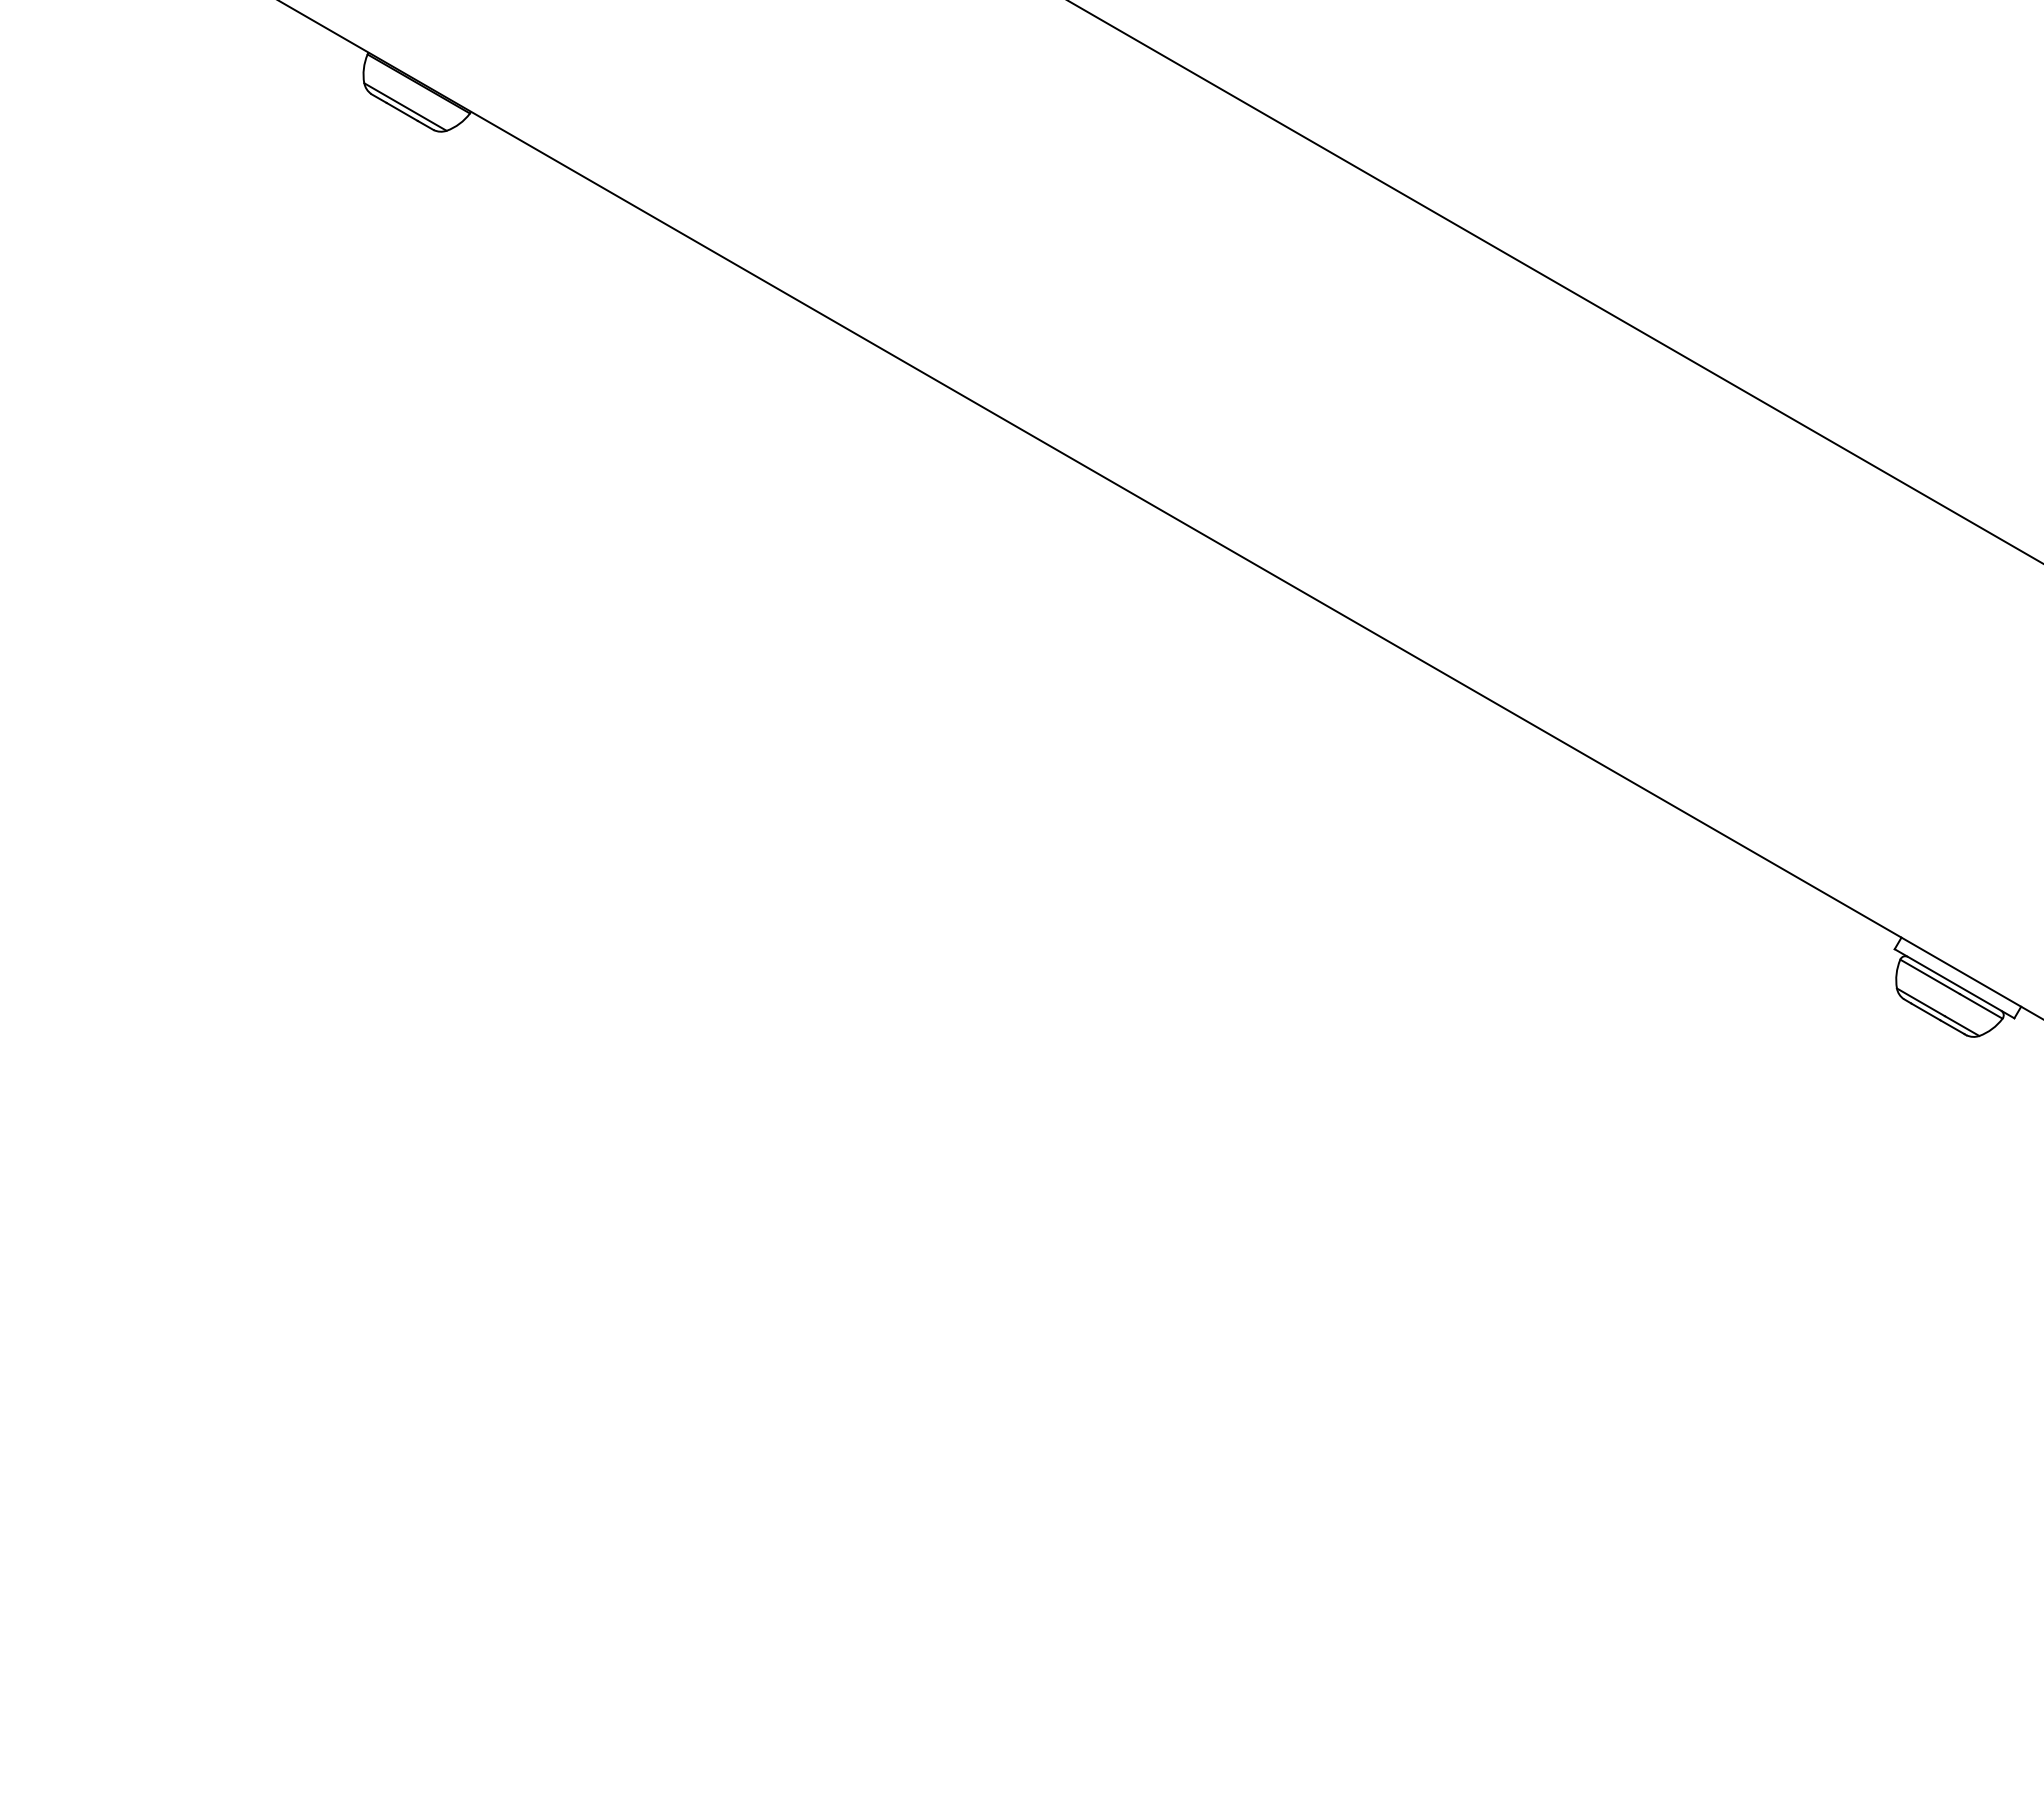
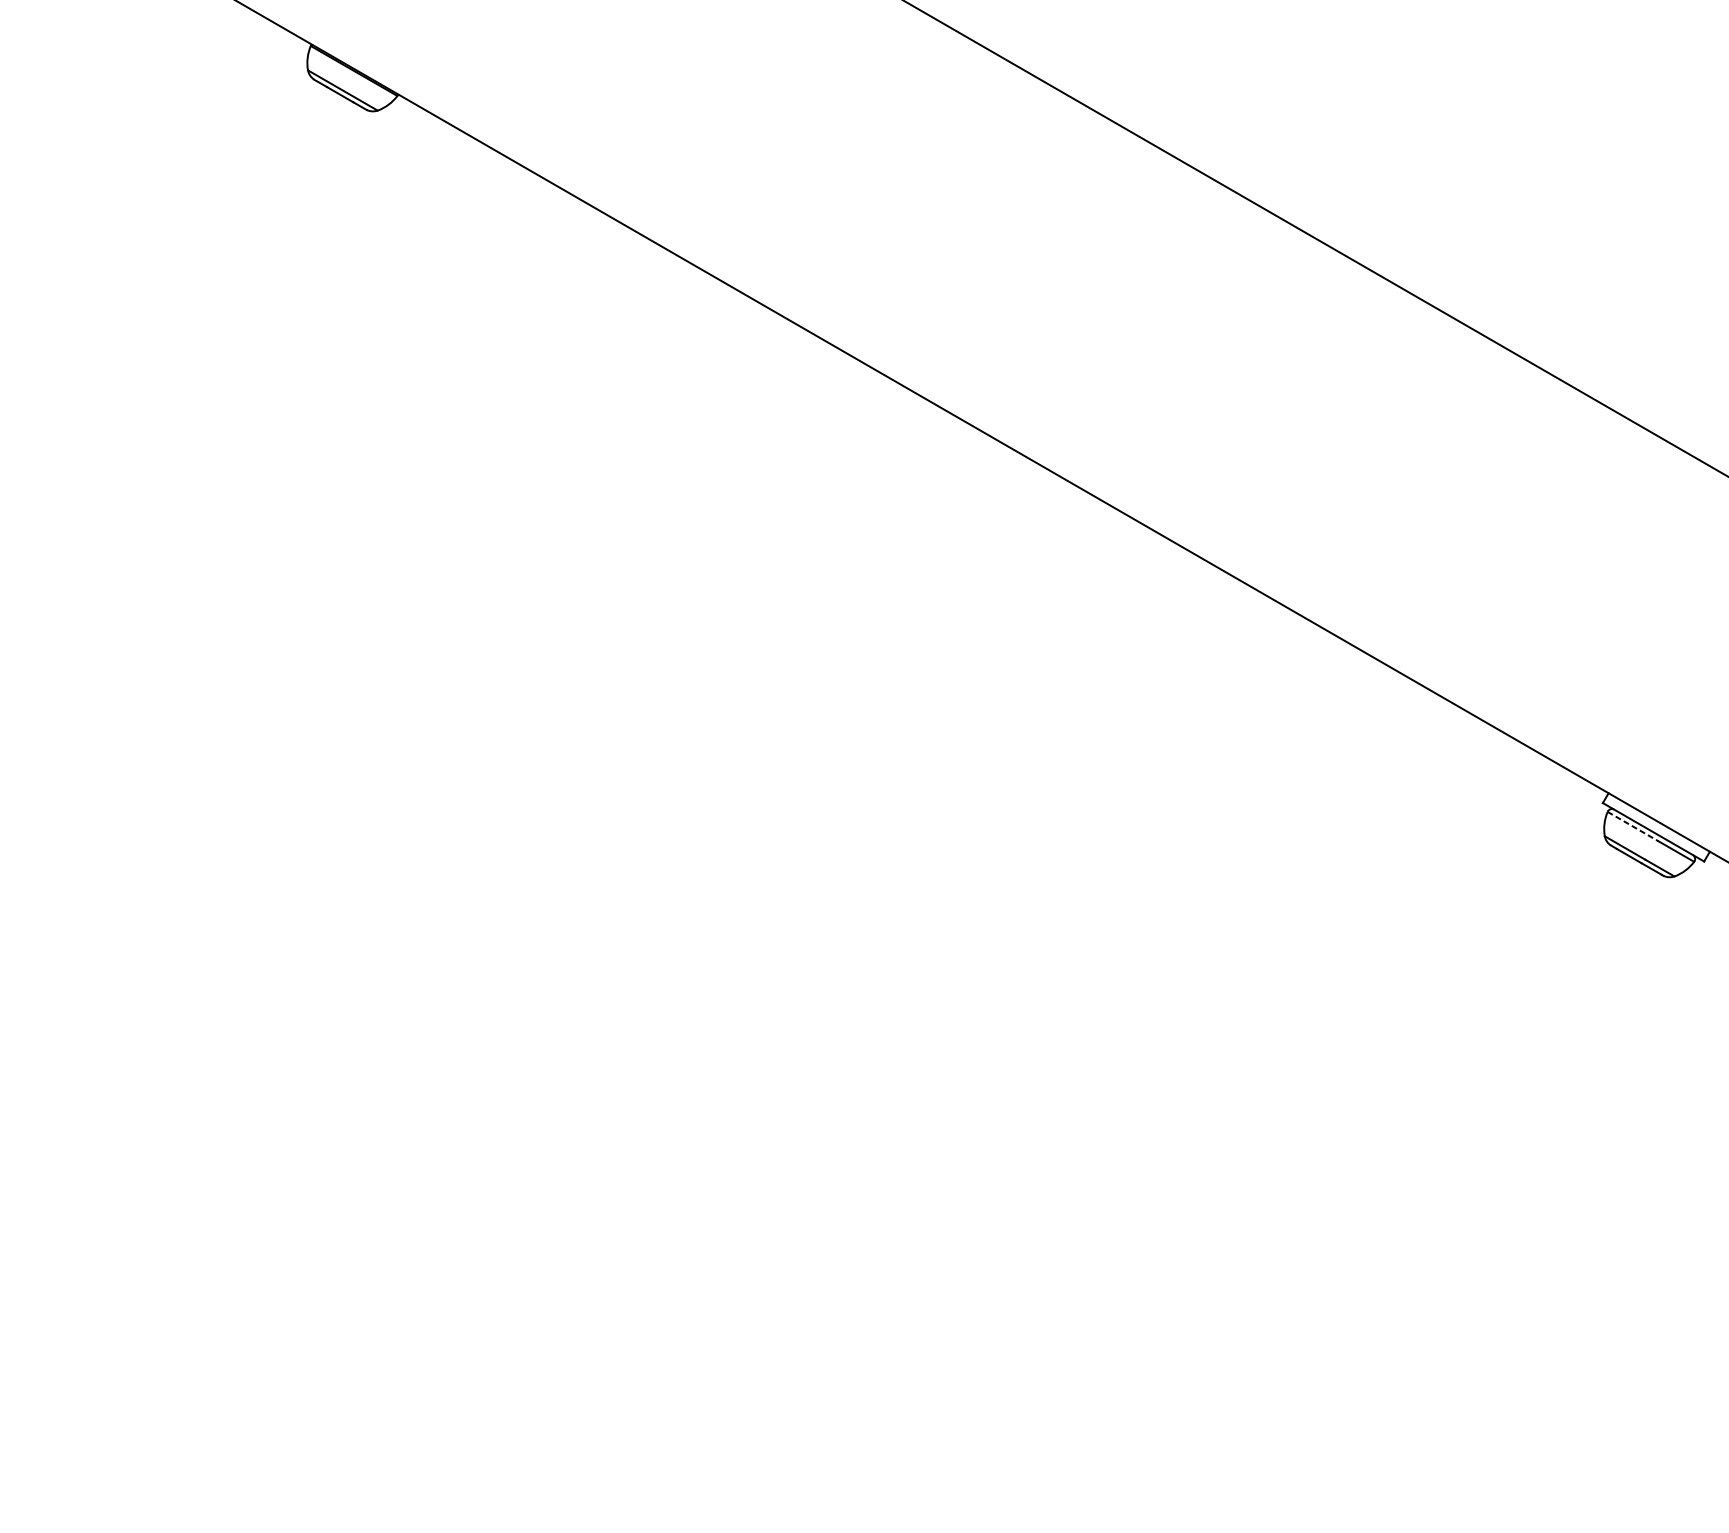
line: (1930, 977) -> (1633, 826), solid -> dashed

